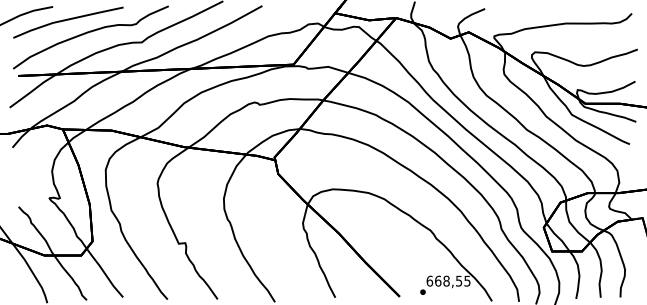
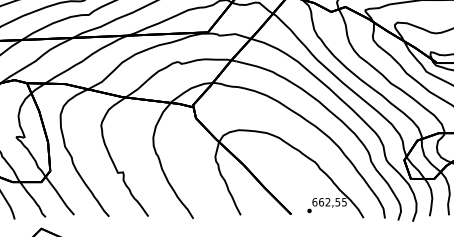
text: (446, 280) -> (327, 201), 668,55 -> 662,55

